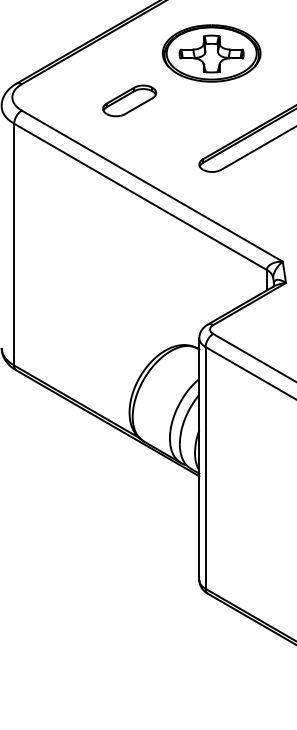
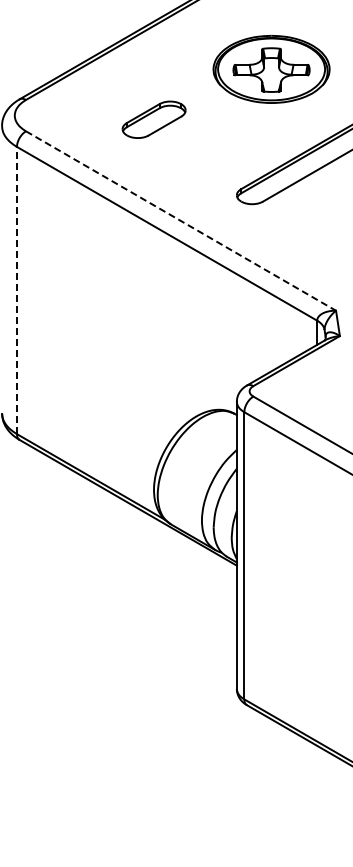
part: (211, 52) -> (271, 68), moved
line: (152, 186) -> (181, 221), solid -> dashed
line: (14, 244) -> (17, 290), solid -> dashed

